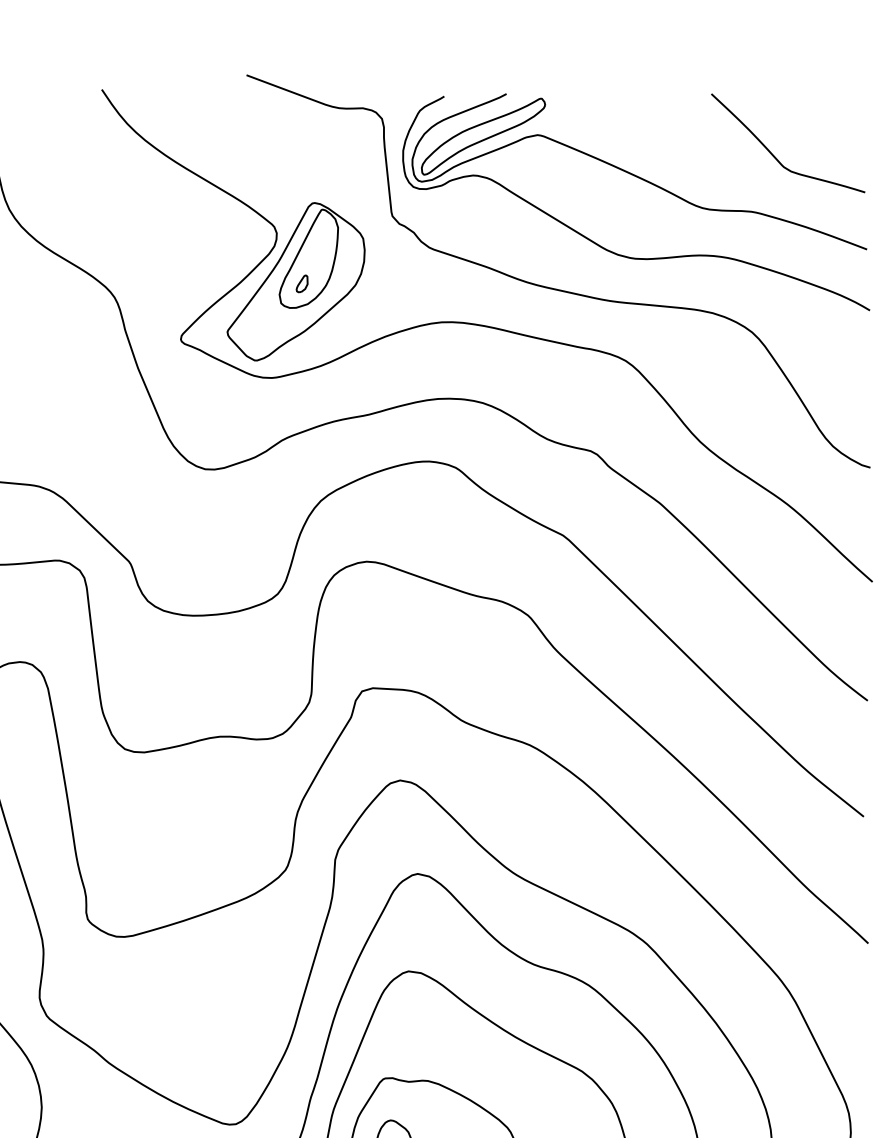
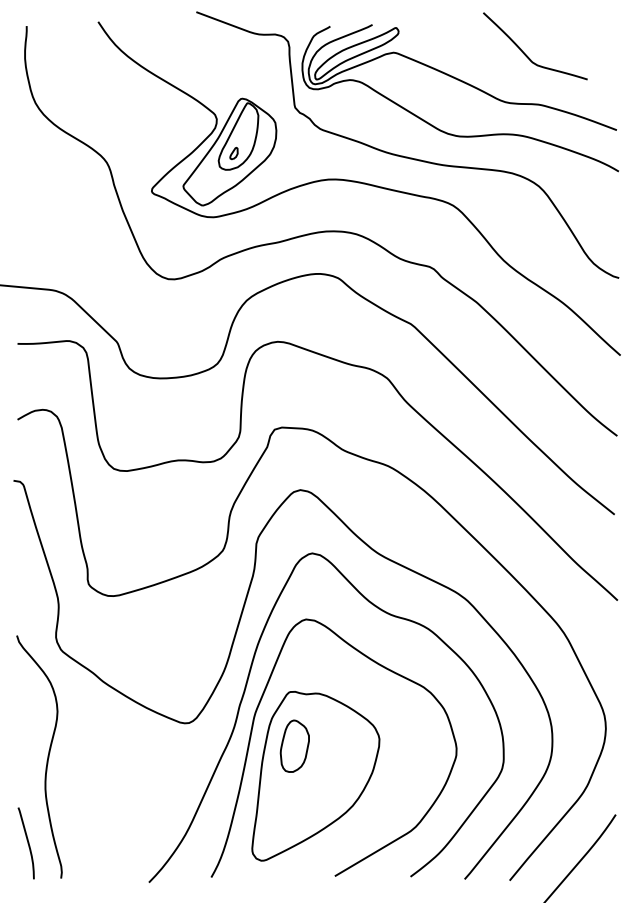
curve: (775, 155) -> (526, 54), moved

